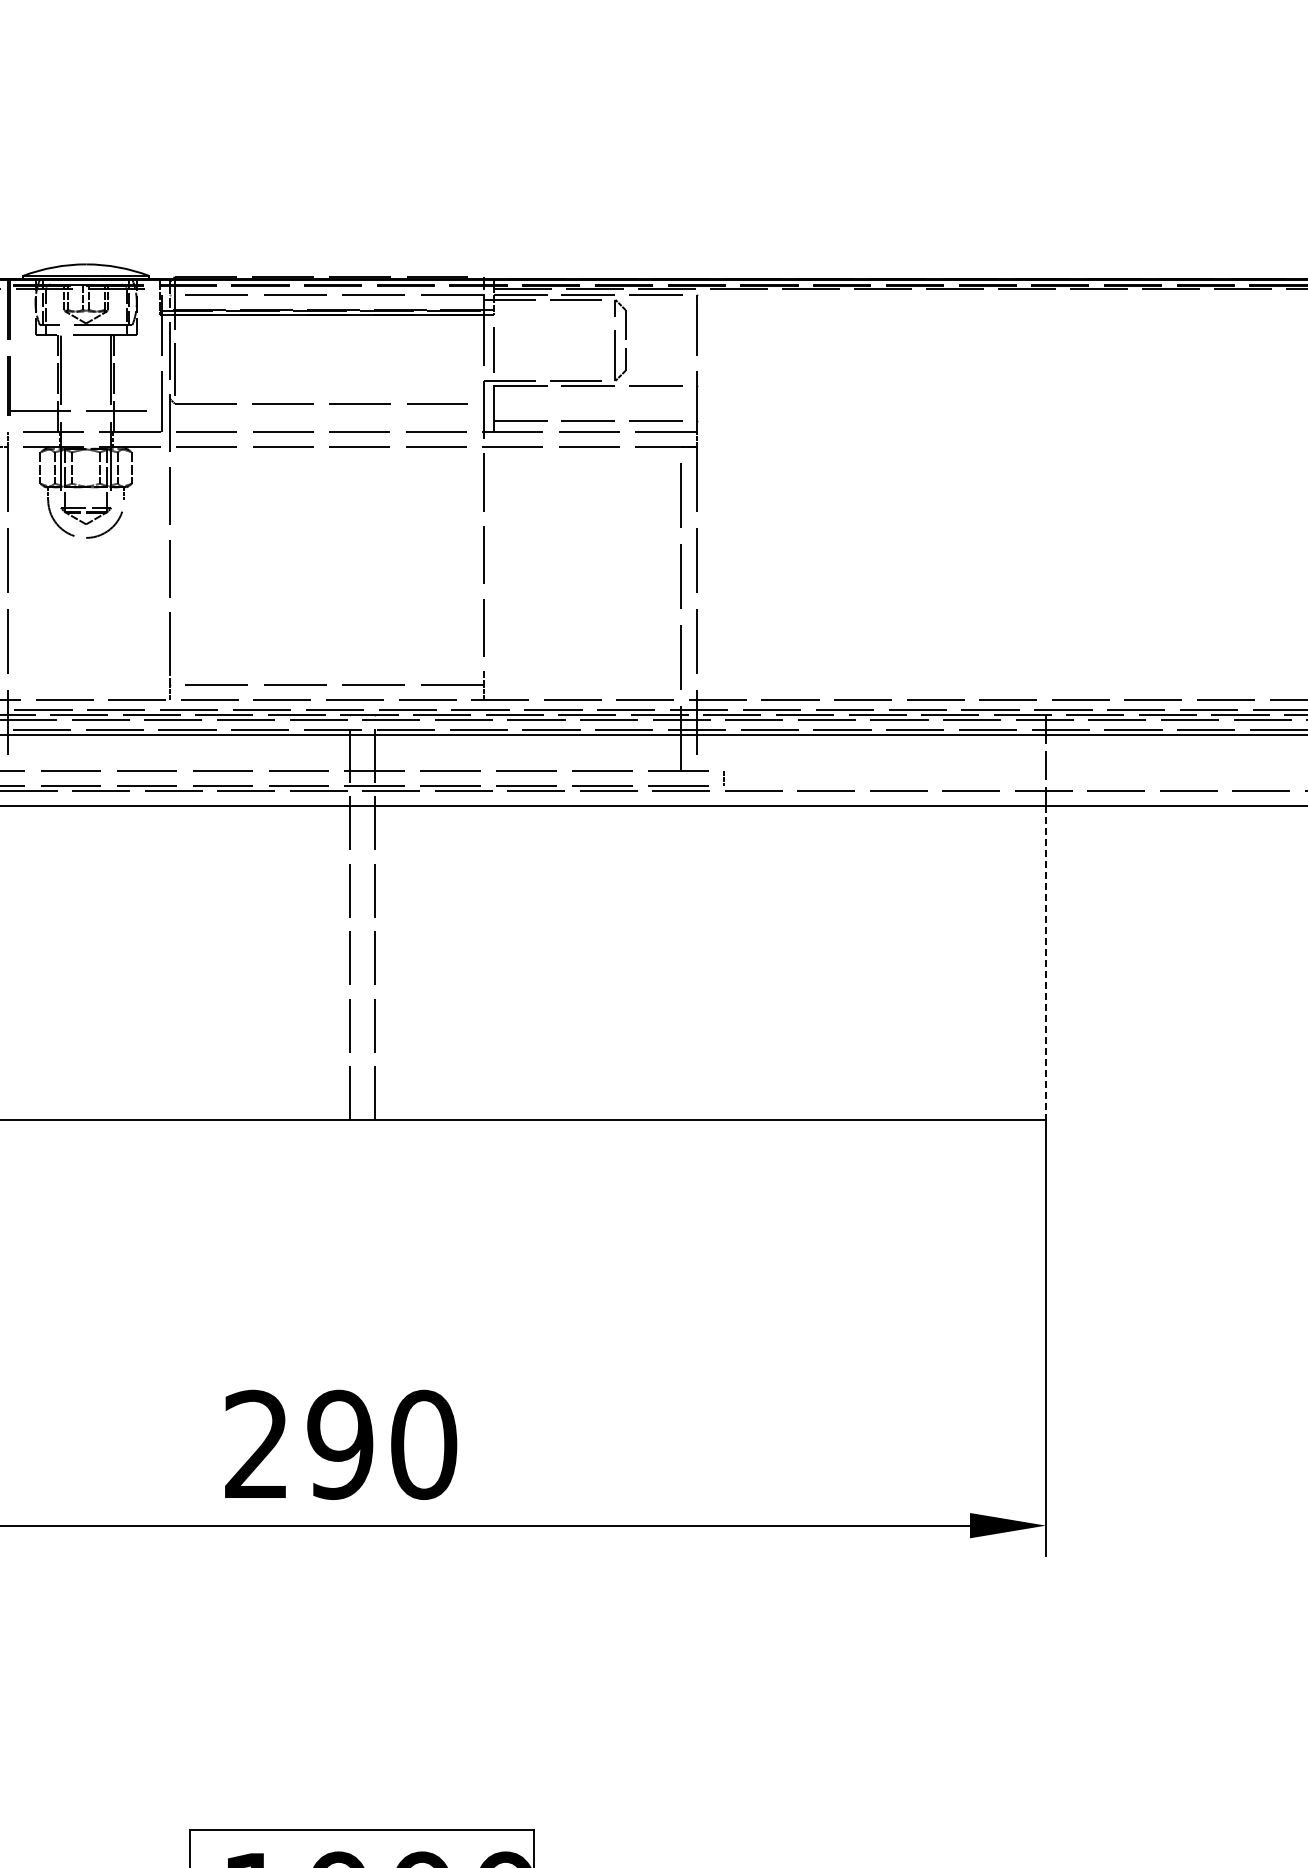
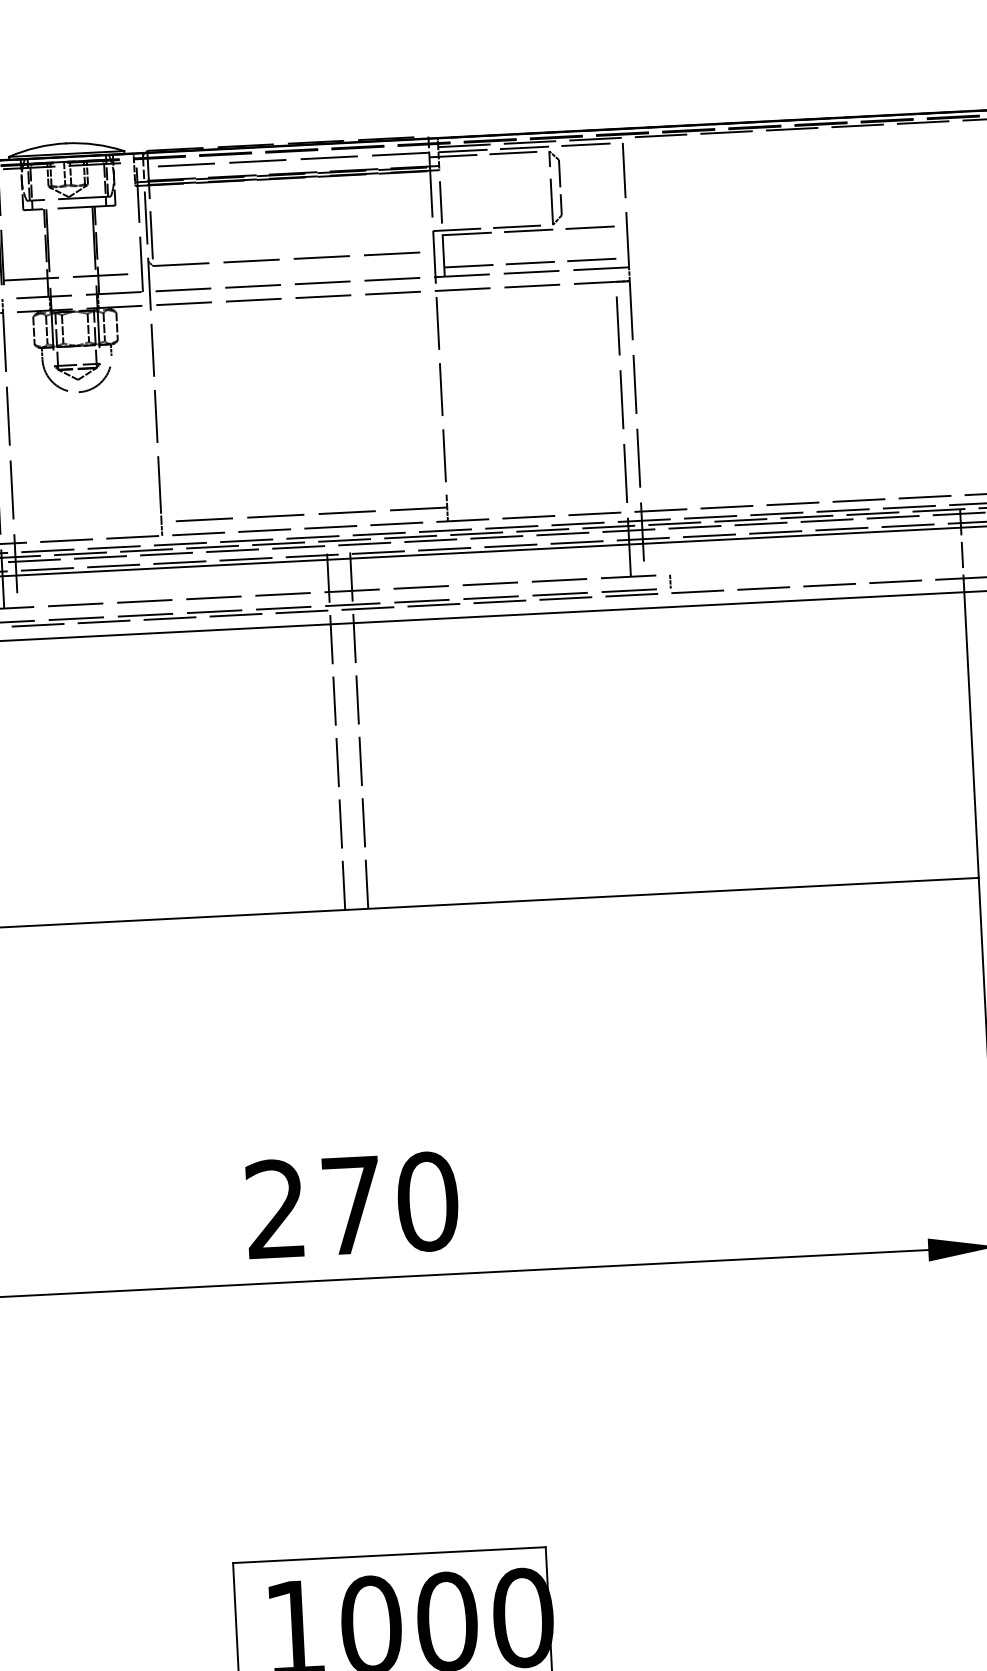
line: (1046, 963) -> (972, 735), dashed -> solid
text: (340, 1444) -> (351, 1205), 290 -> 270

